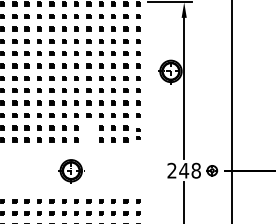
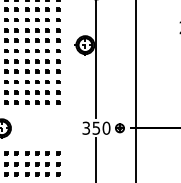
part: (88, 133) -> (16, 97), added
part: (138, 133) -> (58, 97), size x1.67
text: (183, 170) -> (95, 128), 248 -> 350

